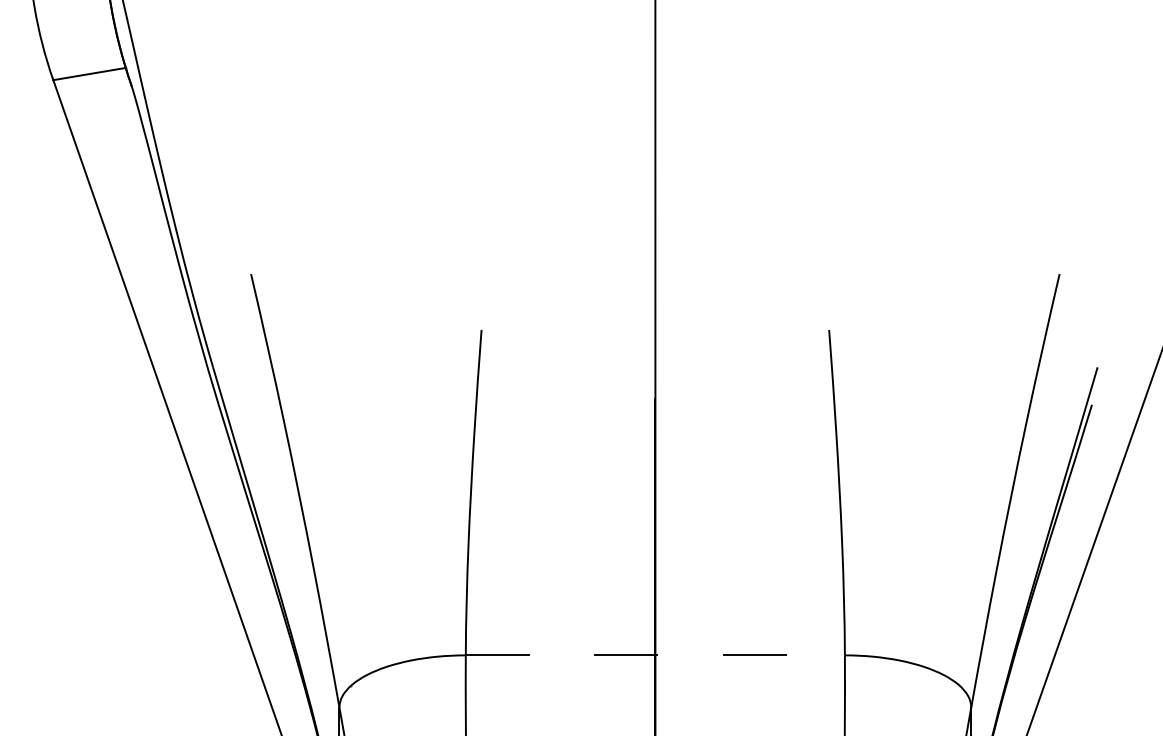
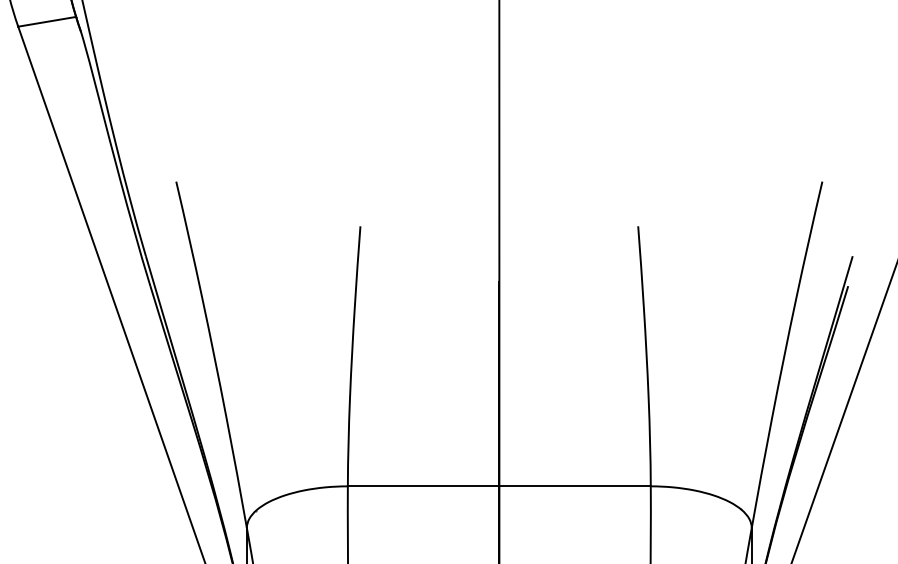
line: (655, 655) -> (499, 486), dashed -> solid

